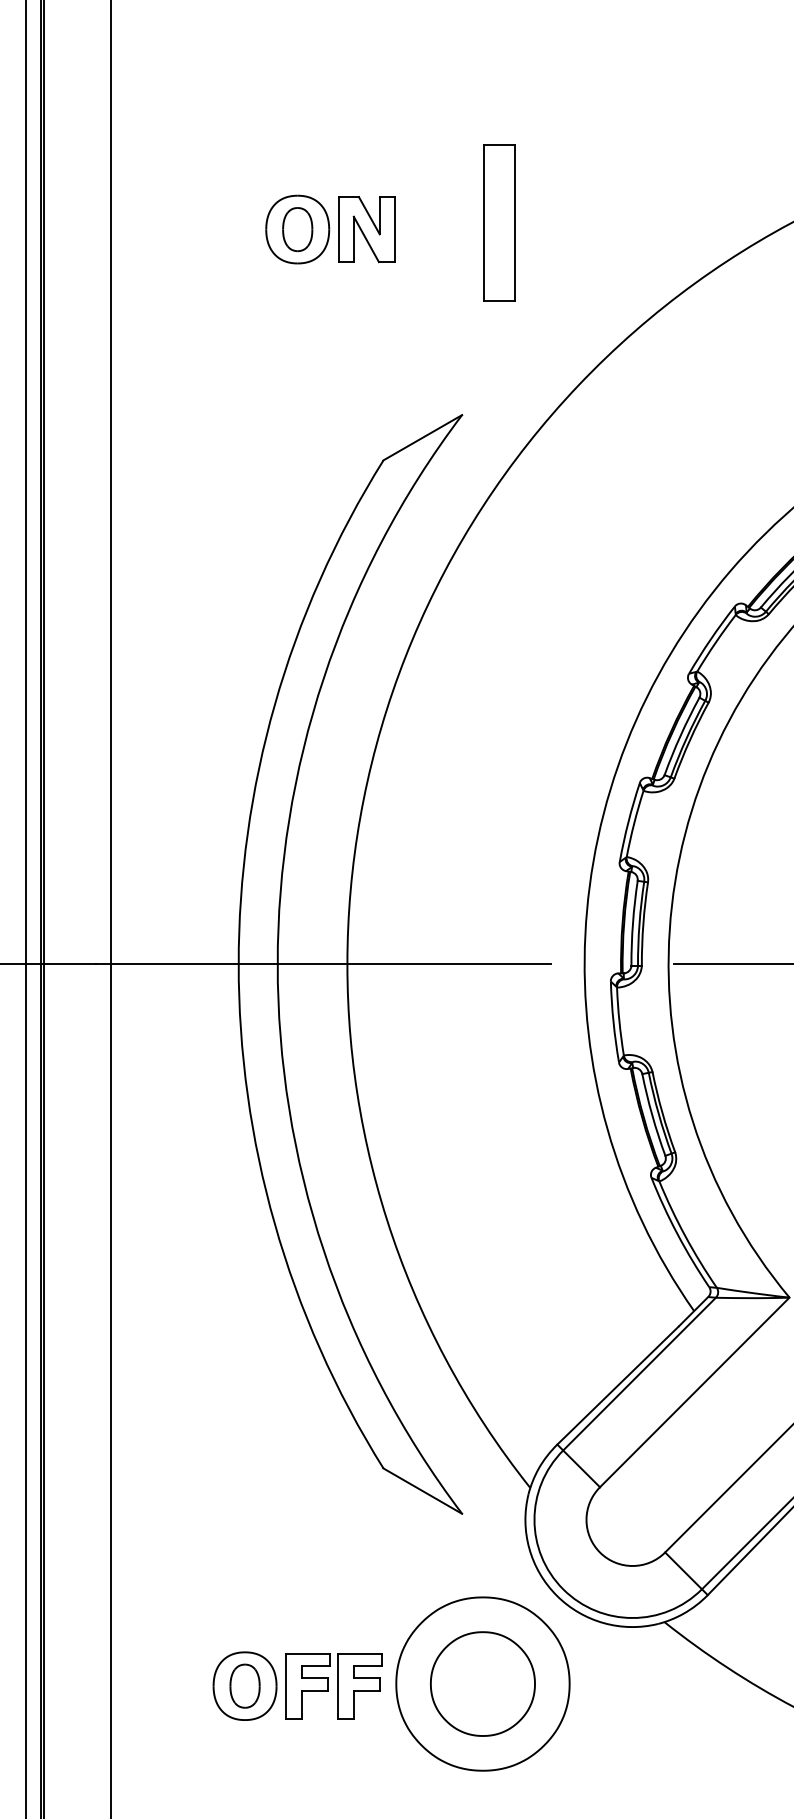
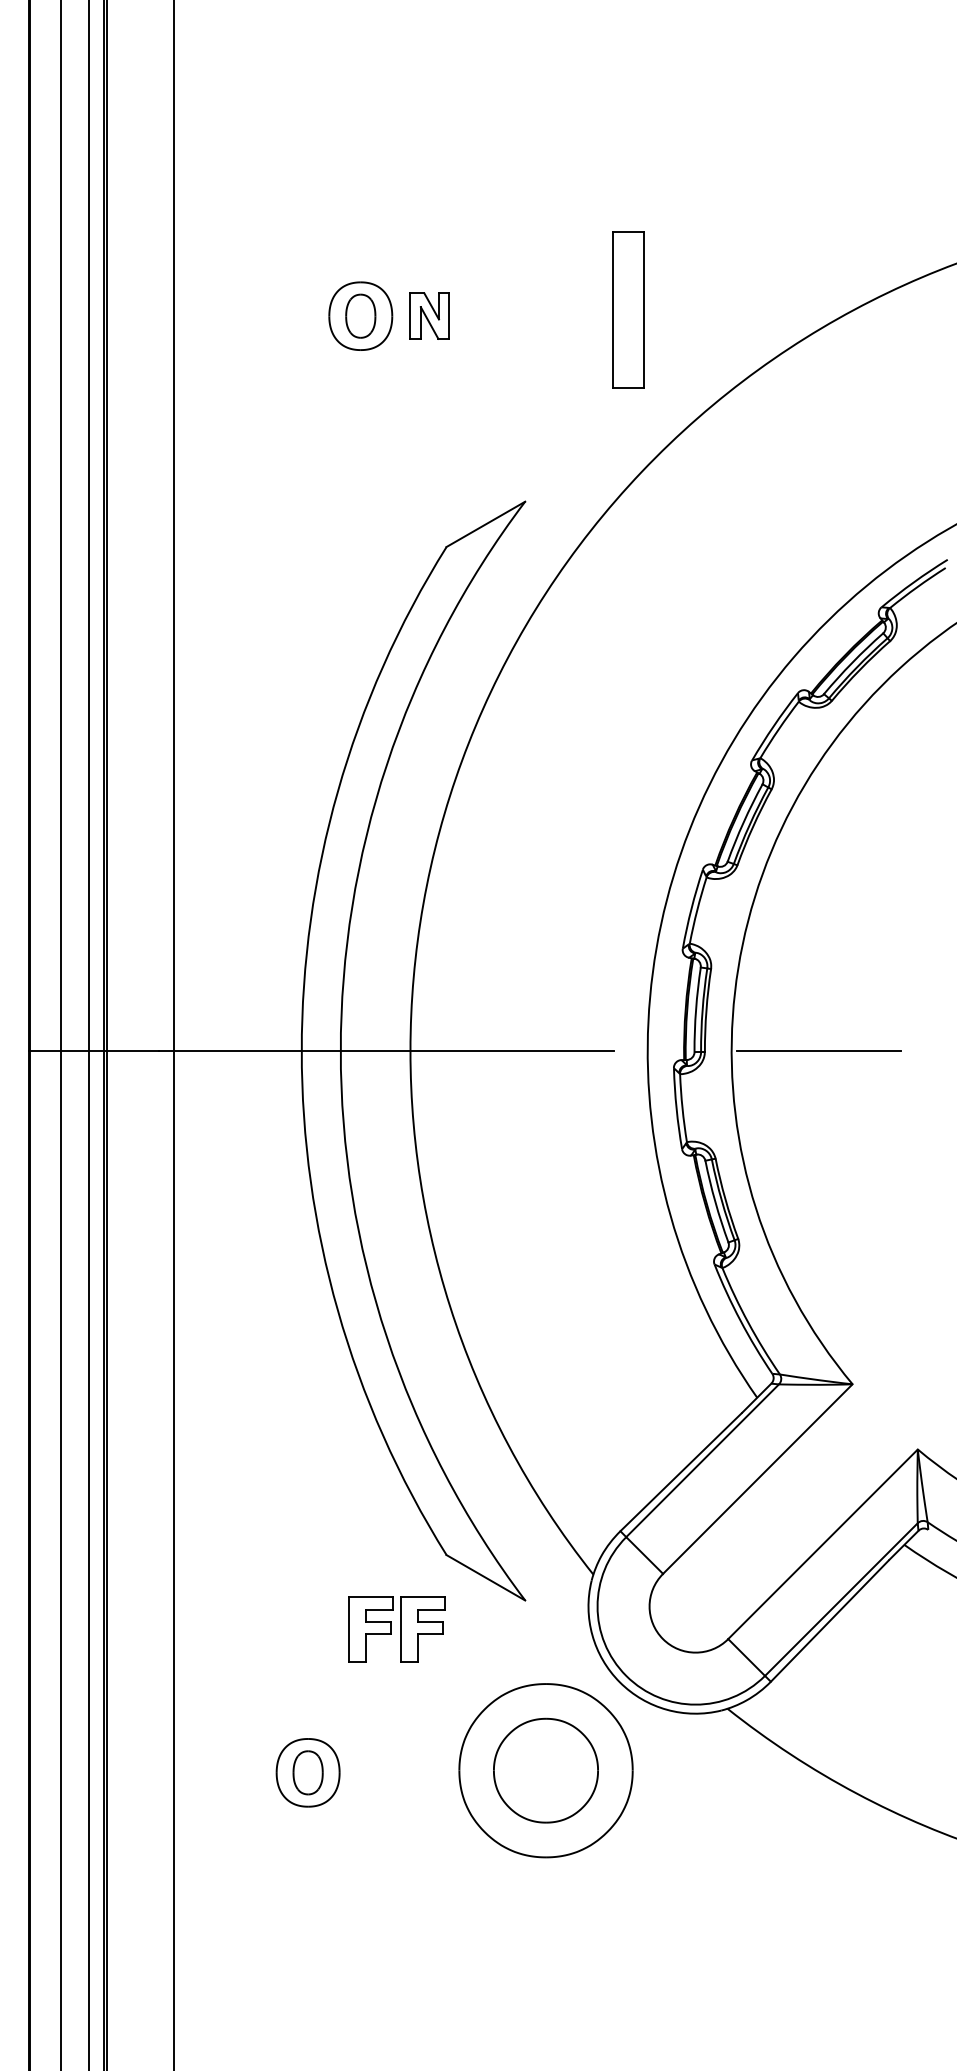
part: (499, 222) -> (628, 309), moved
part: (366, 228) -> (429, 315), size x0.7
part: (333, 1685) -> (396, 1629), moved

